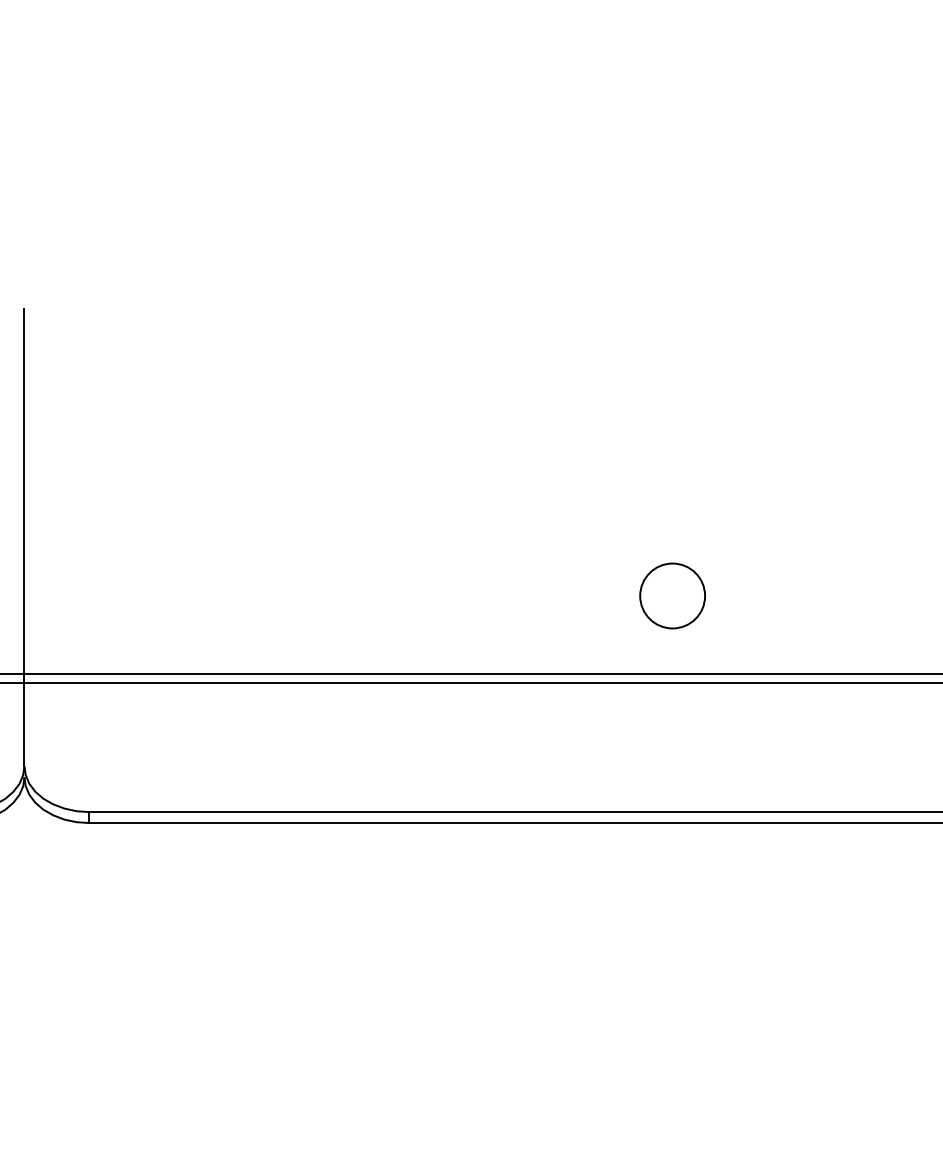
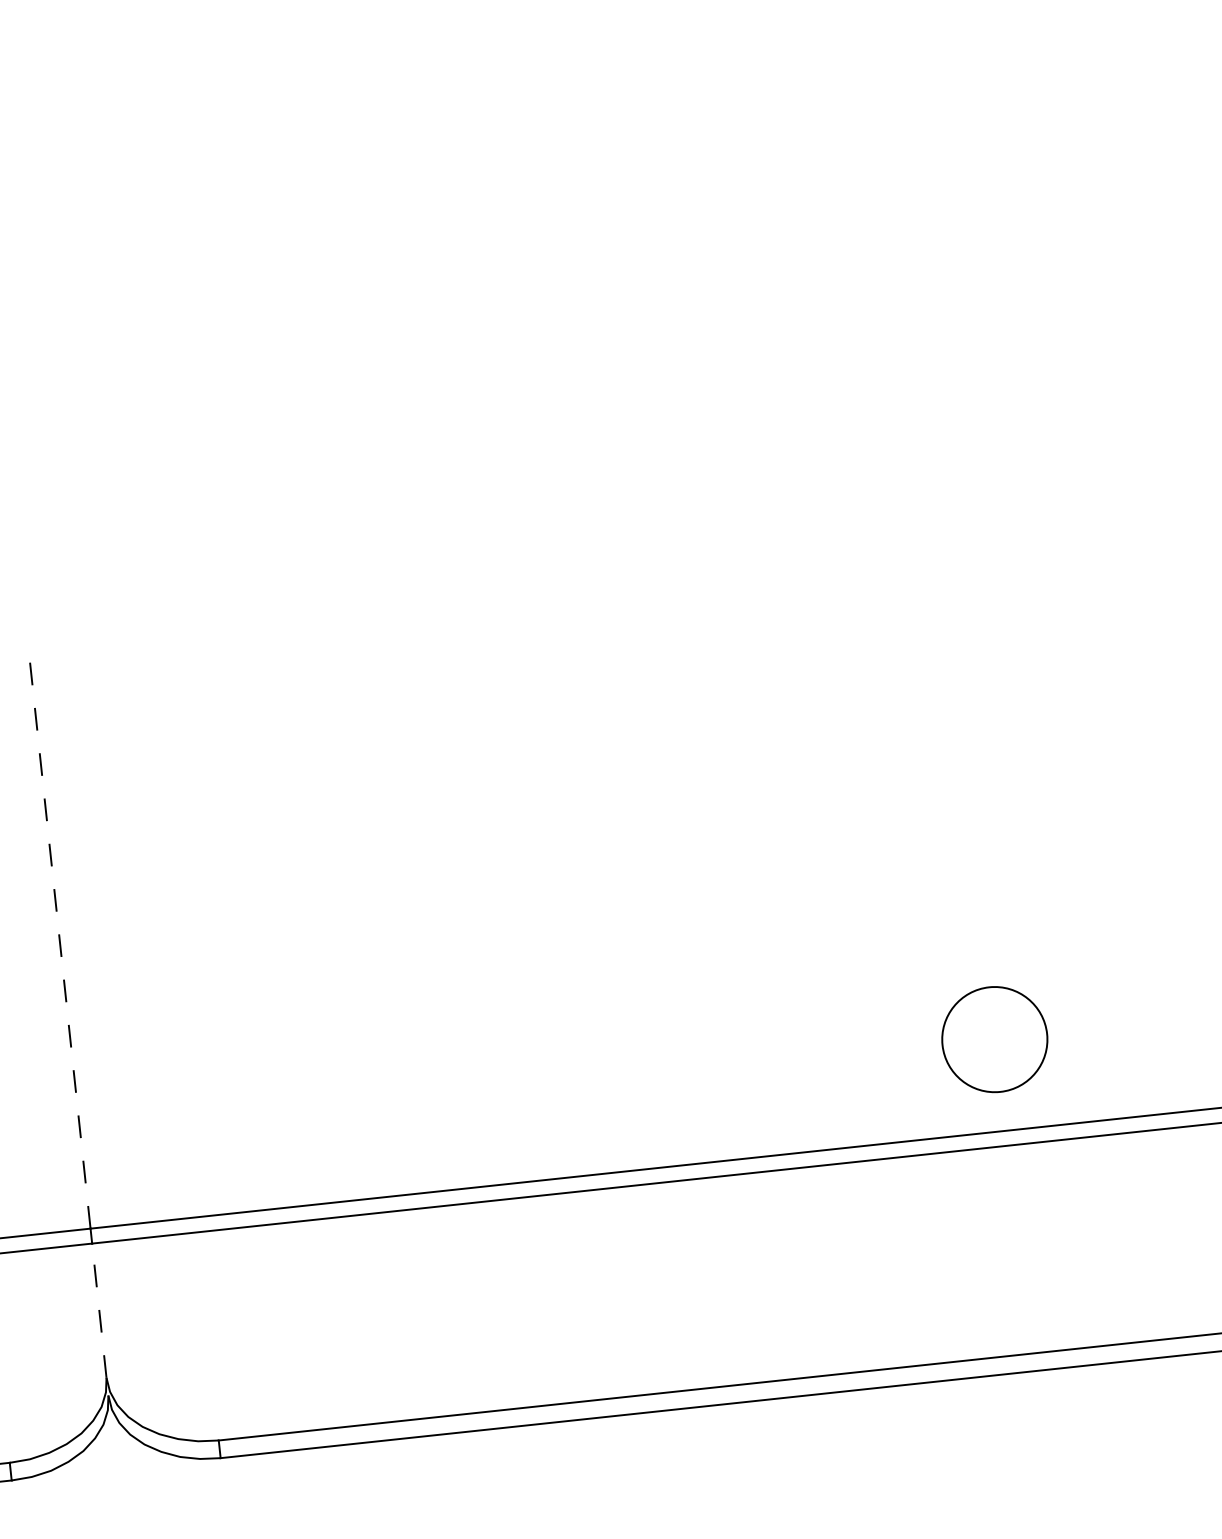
line: (24, 490) -> (59, 933), solid -> dashed
circle: (672, 595) -> (994, 1038), moved
line: (24, 724) -> (99, 1310), solid -> dashed

